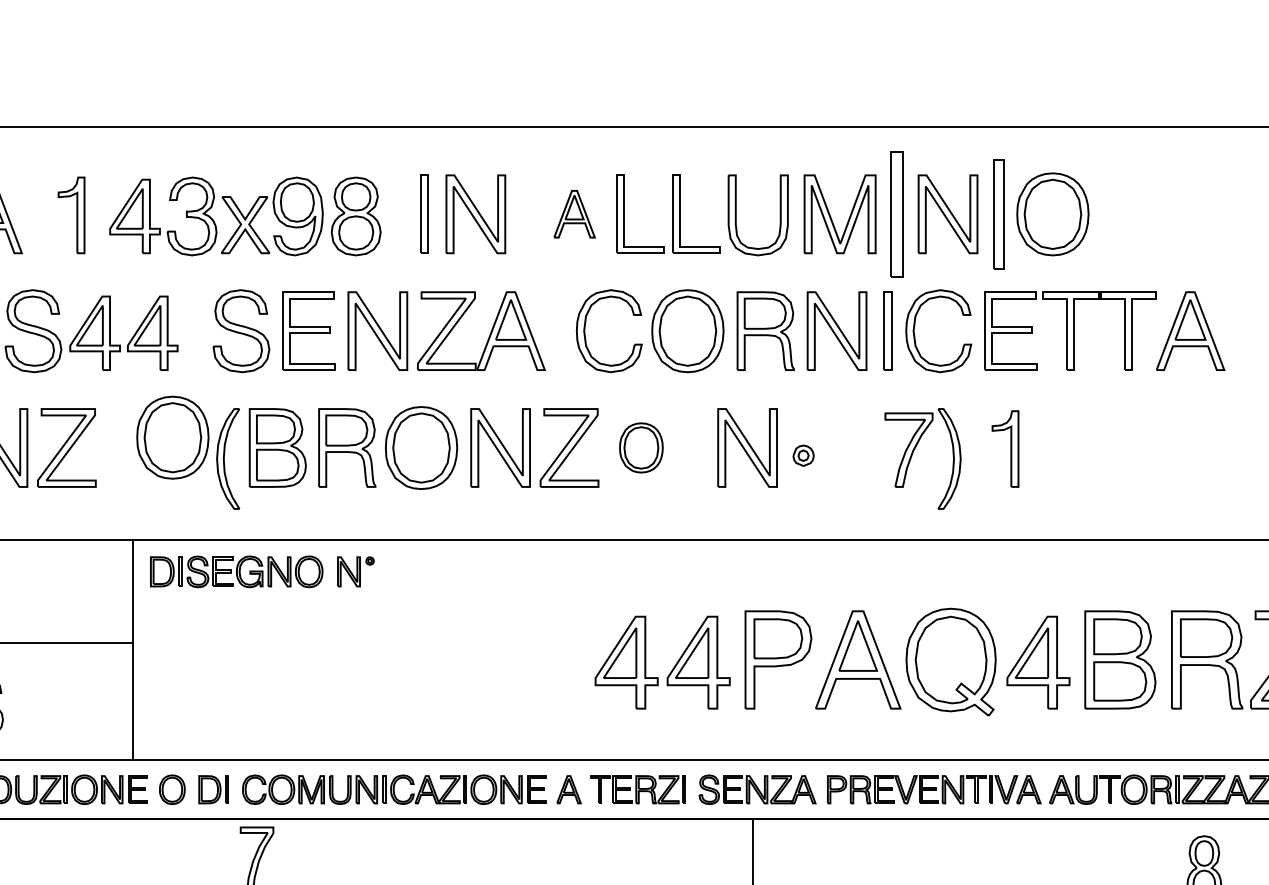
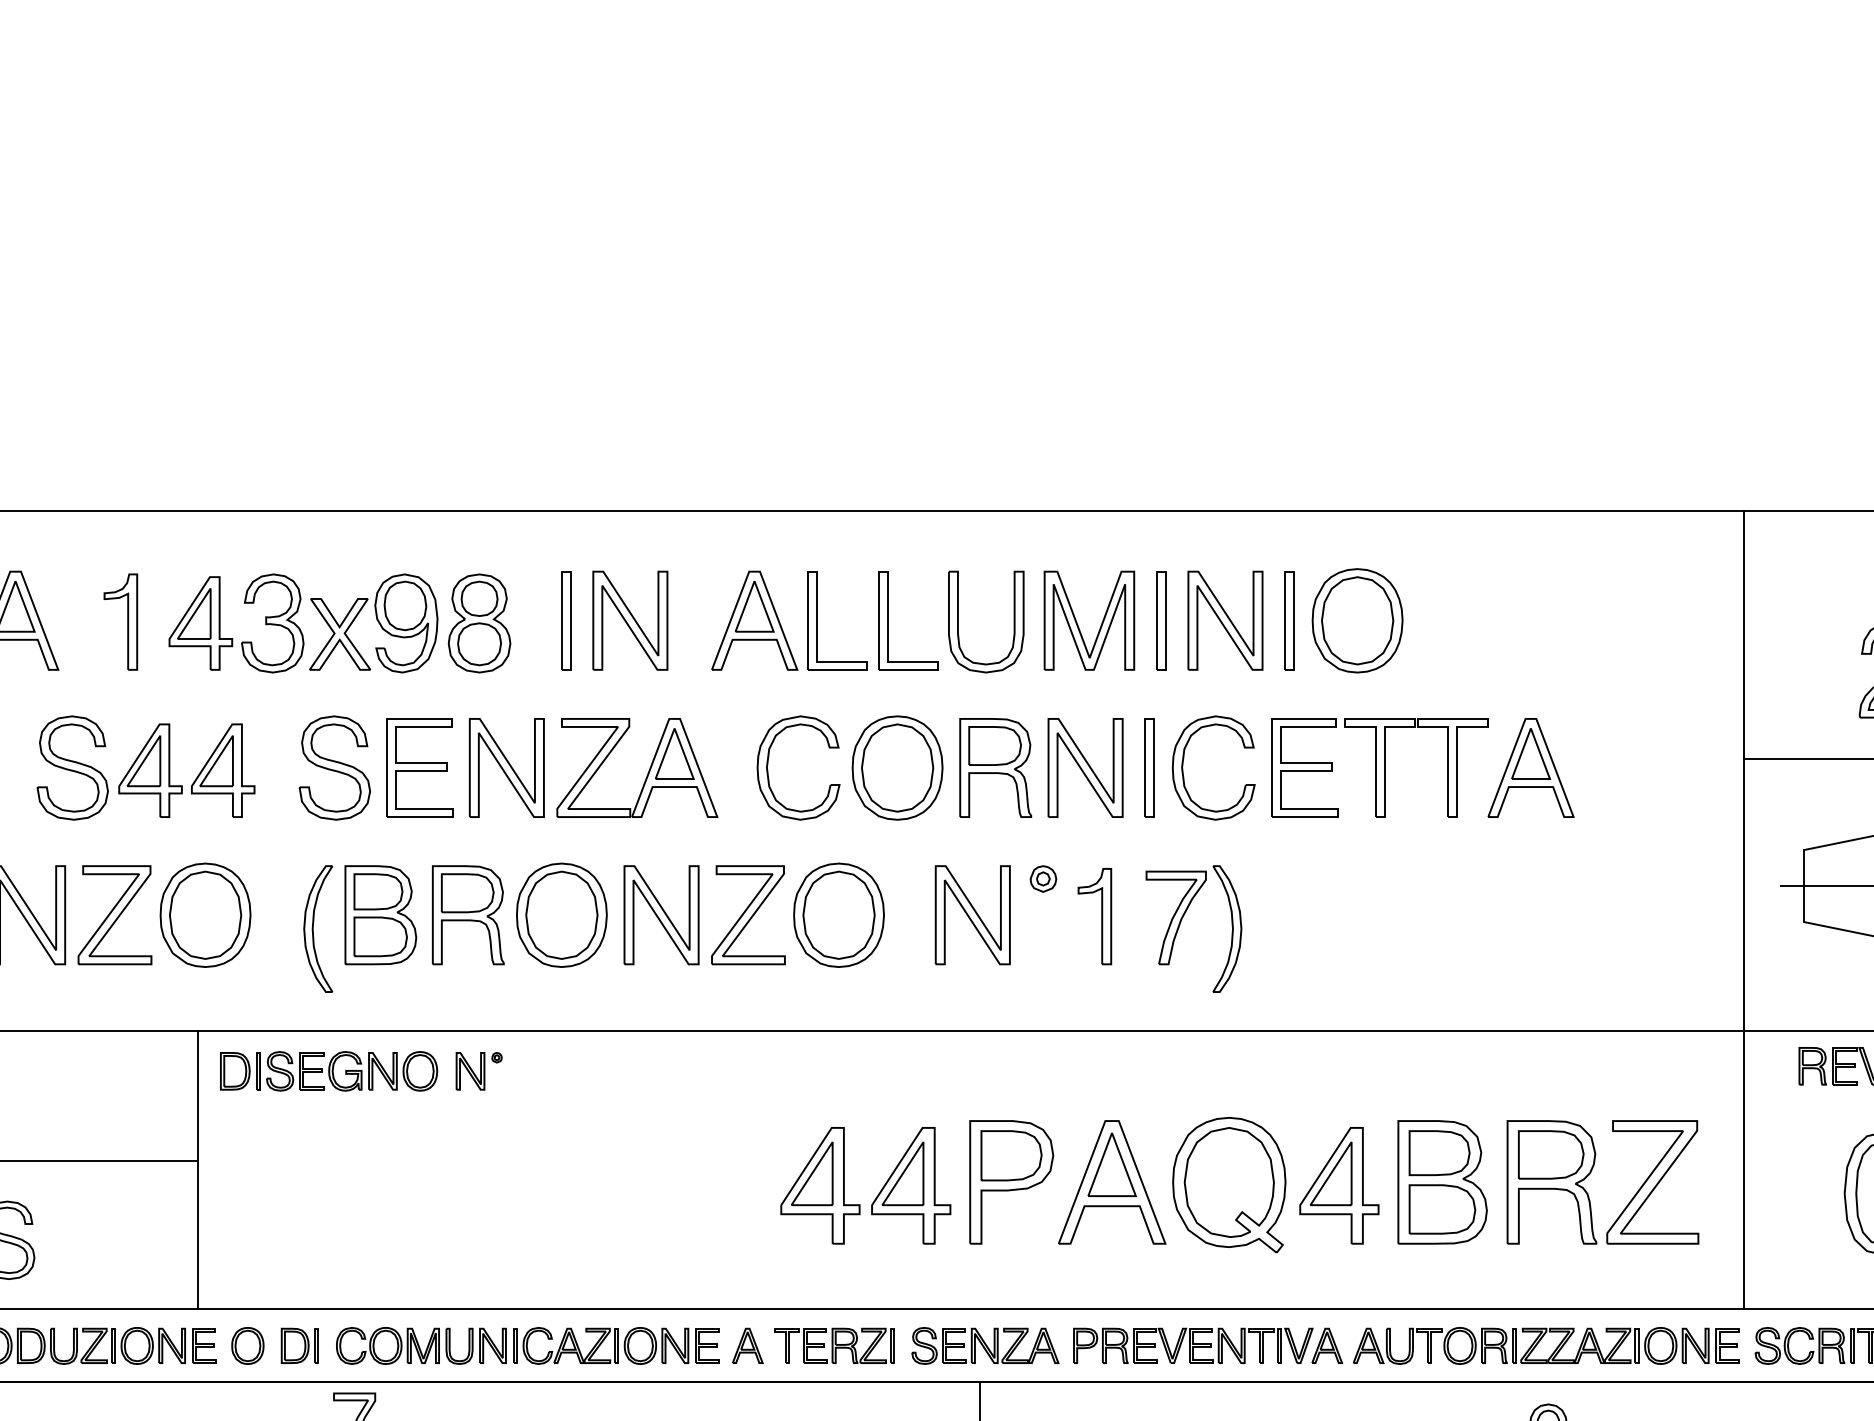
part: (574, 214) -> (754, 620), size x1.67
part: (897, 214) -> (1161, 620), size x0.62
part: (998, 214) -> (1289, 620), size x0.71
part: (172, 437) -> (205, 914), moved
part: (641, 447) -> (838, 914), size x1.67
part: (1010, 448) -> (1101, 916), moved
part: (803, 455) -> (1043, 878), moved

